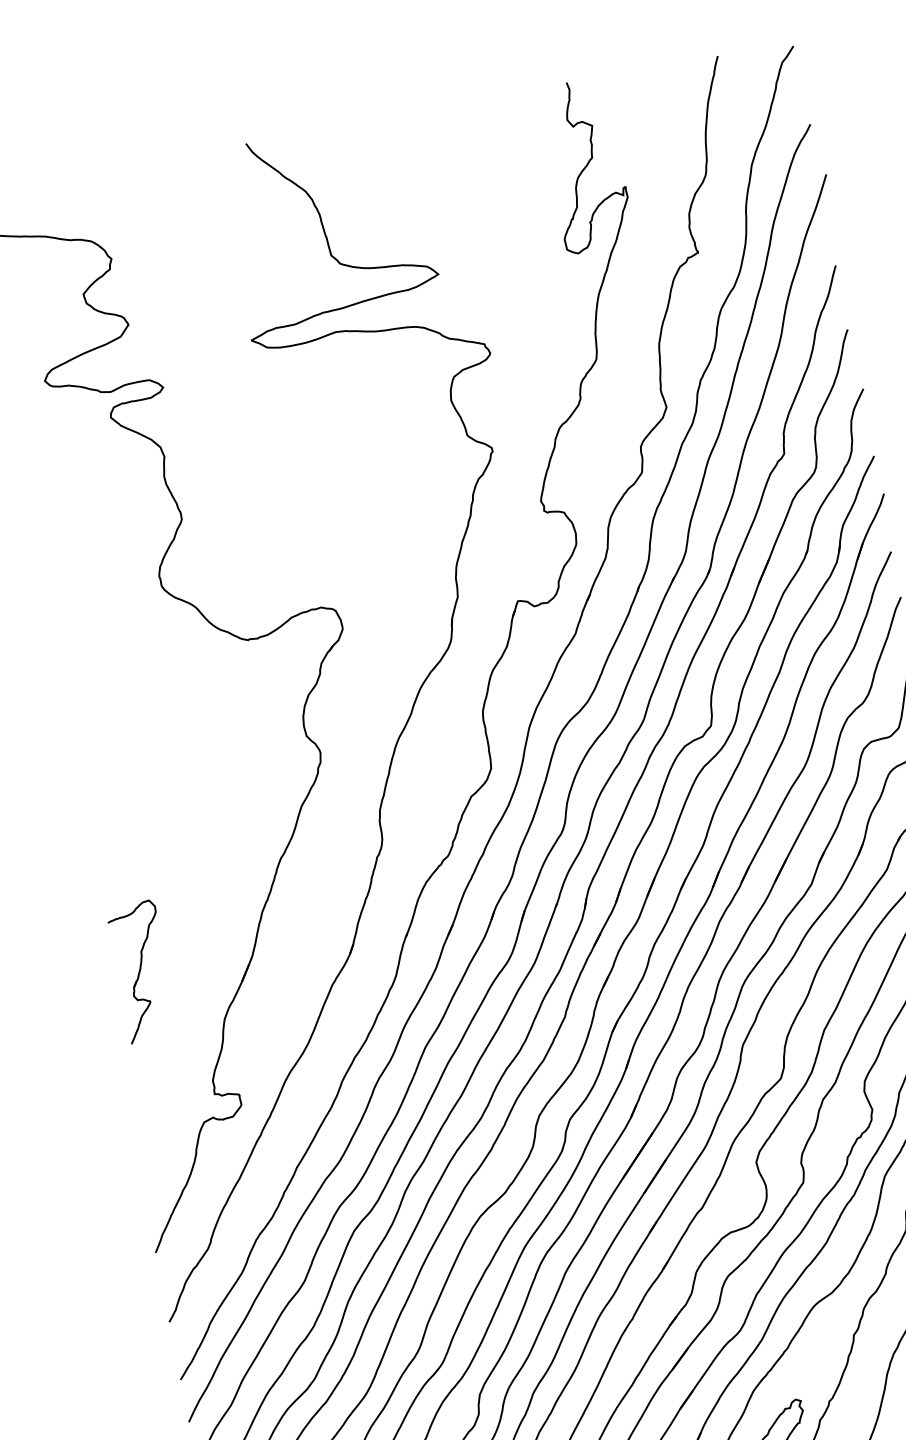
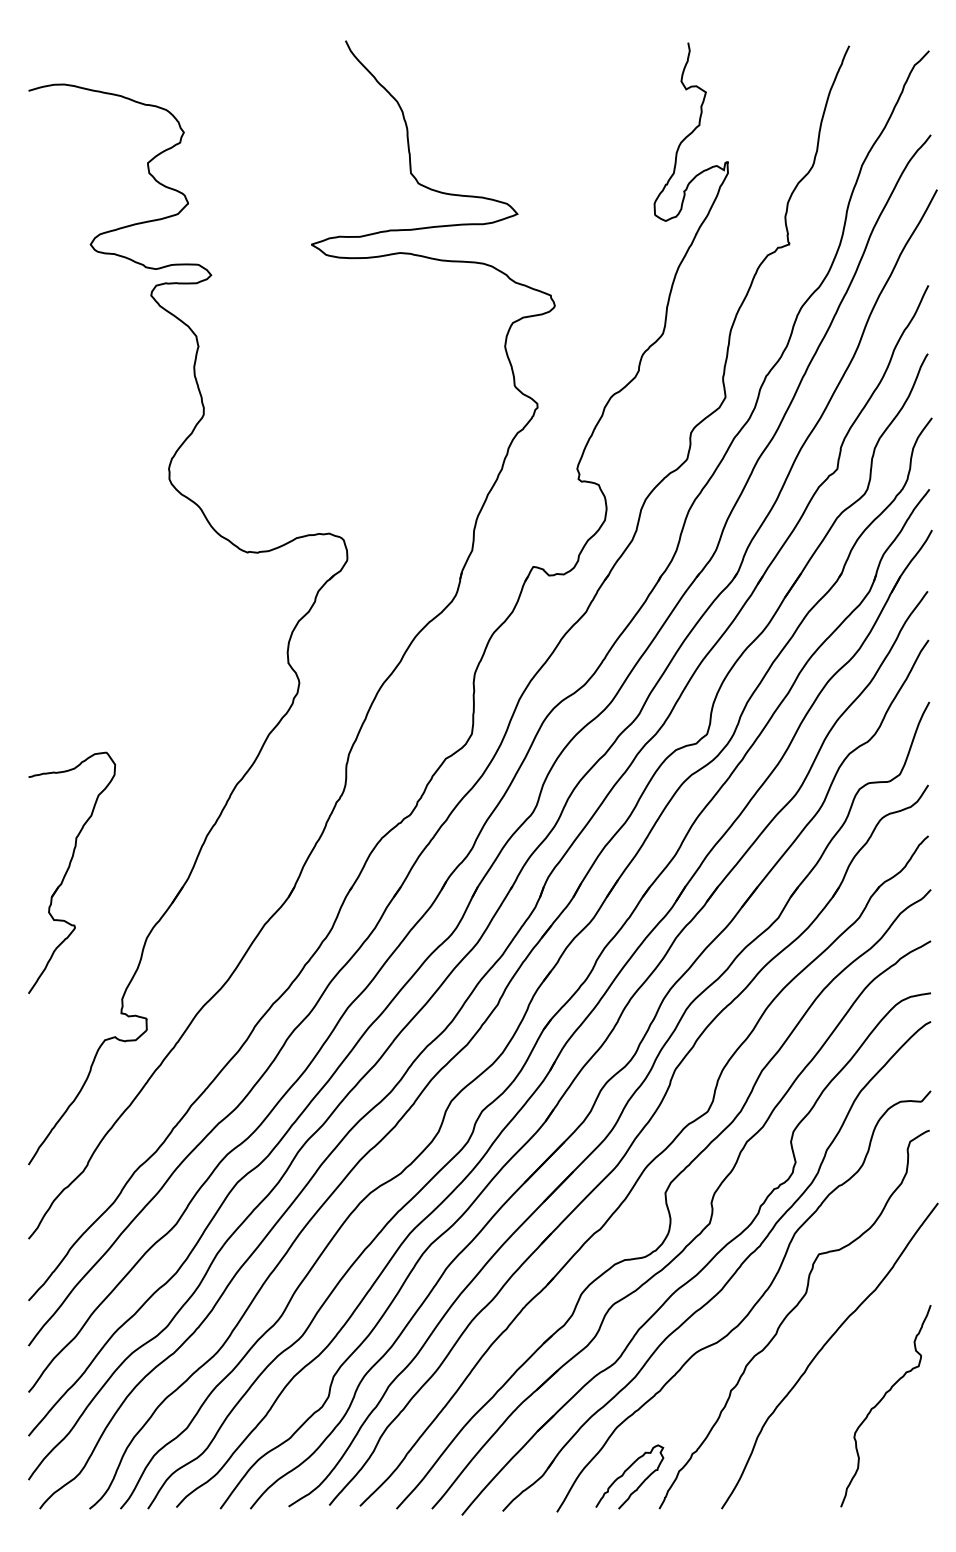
part: (142, 971) -> (71, 872), size x1.67

